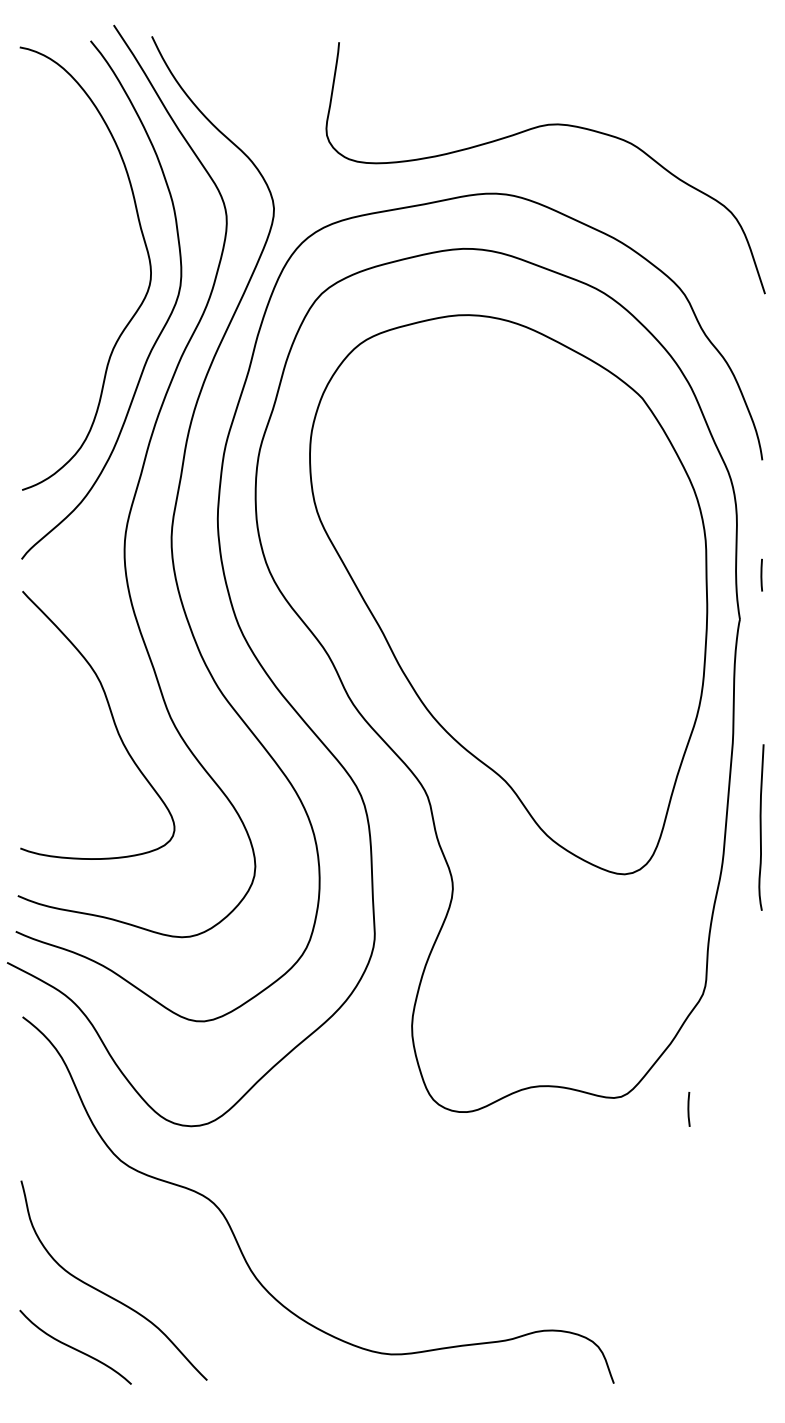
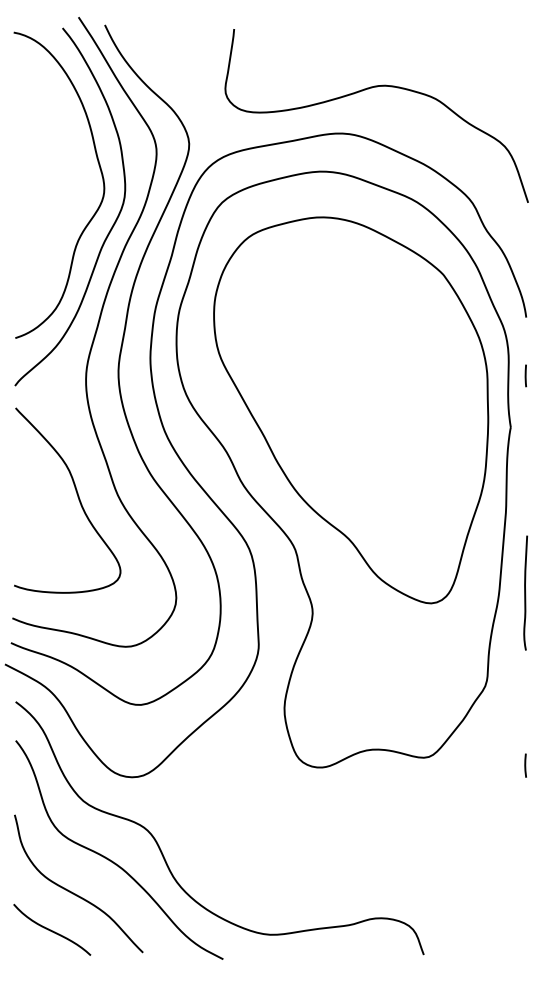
line: (761, 574) -> (525, 375), moved
curve: (761, 826) -> (525, 592), moved
line: (688, 1109) -> (525, 765), moved
curve: (162, 1246) -> (112, 860), added

